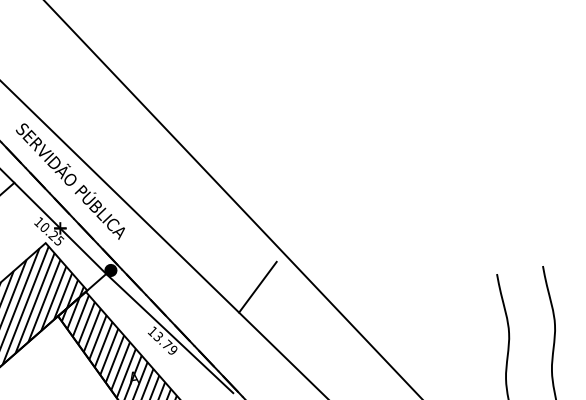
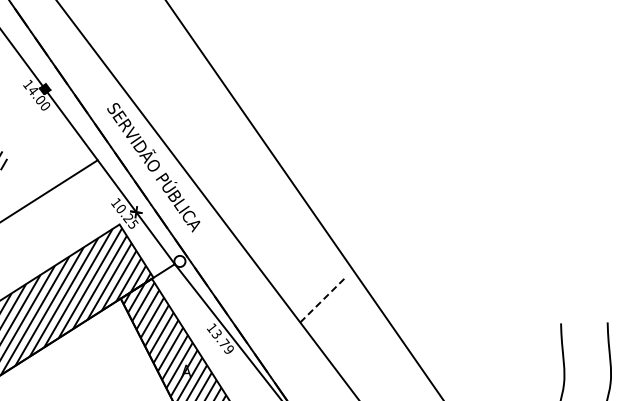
fill: (110, 270) -> (179, 261), removed
line: (257, 287) -> (322, 300), solid -> dashed

